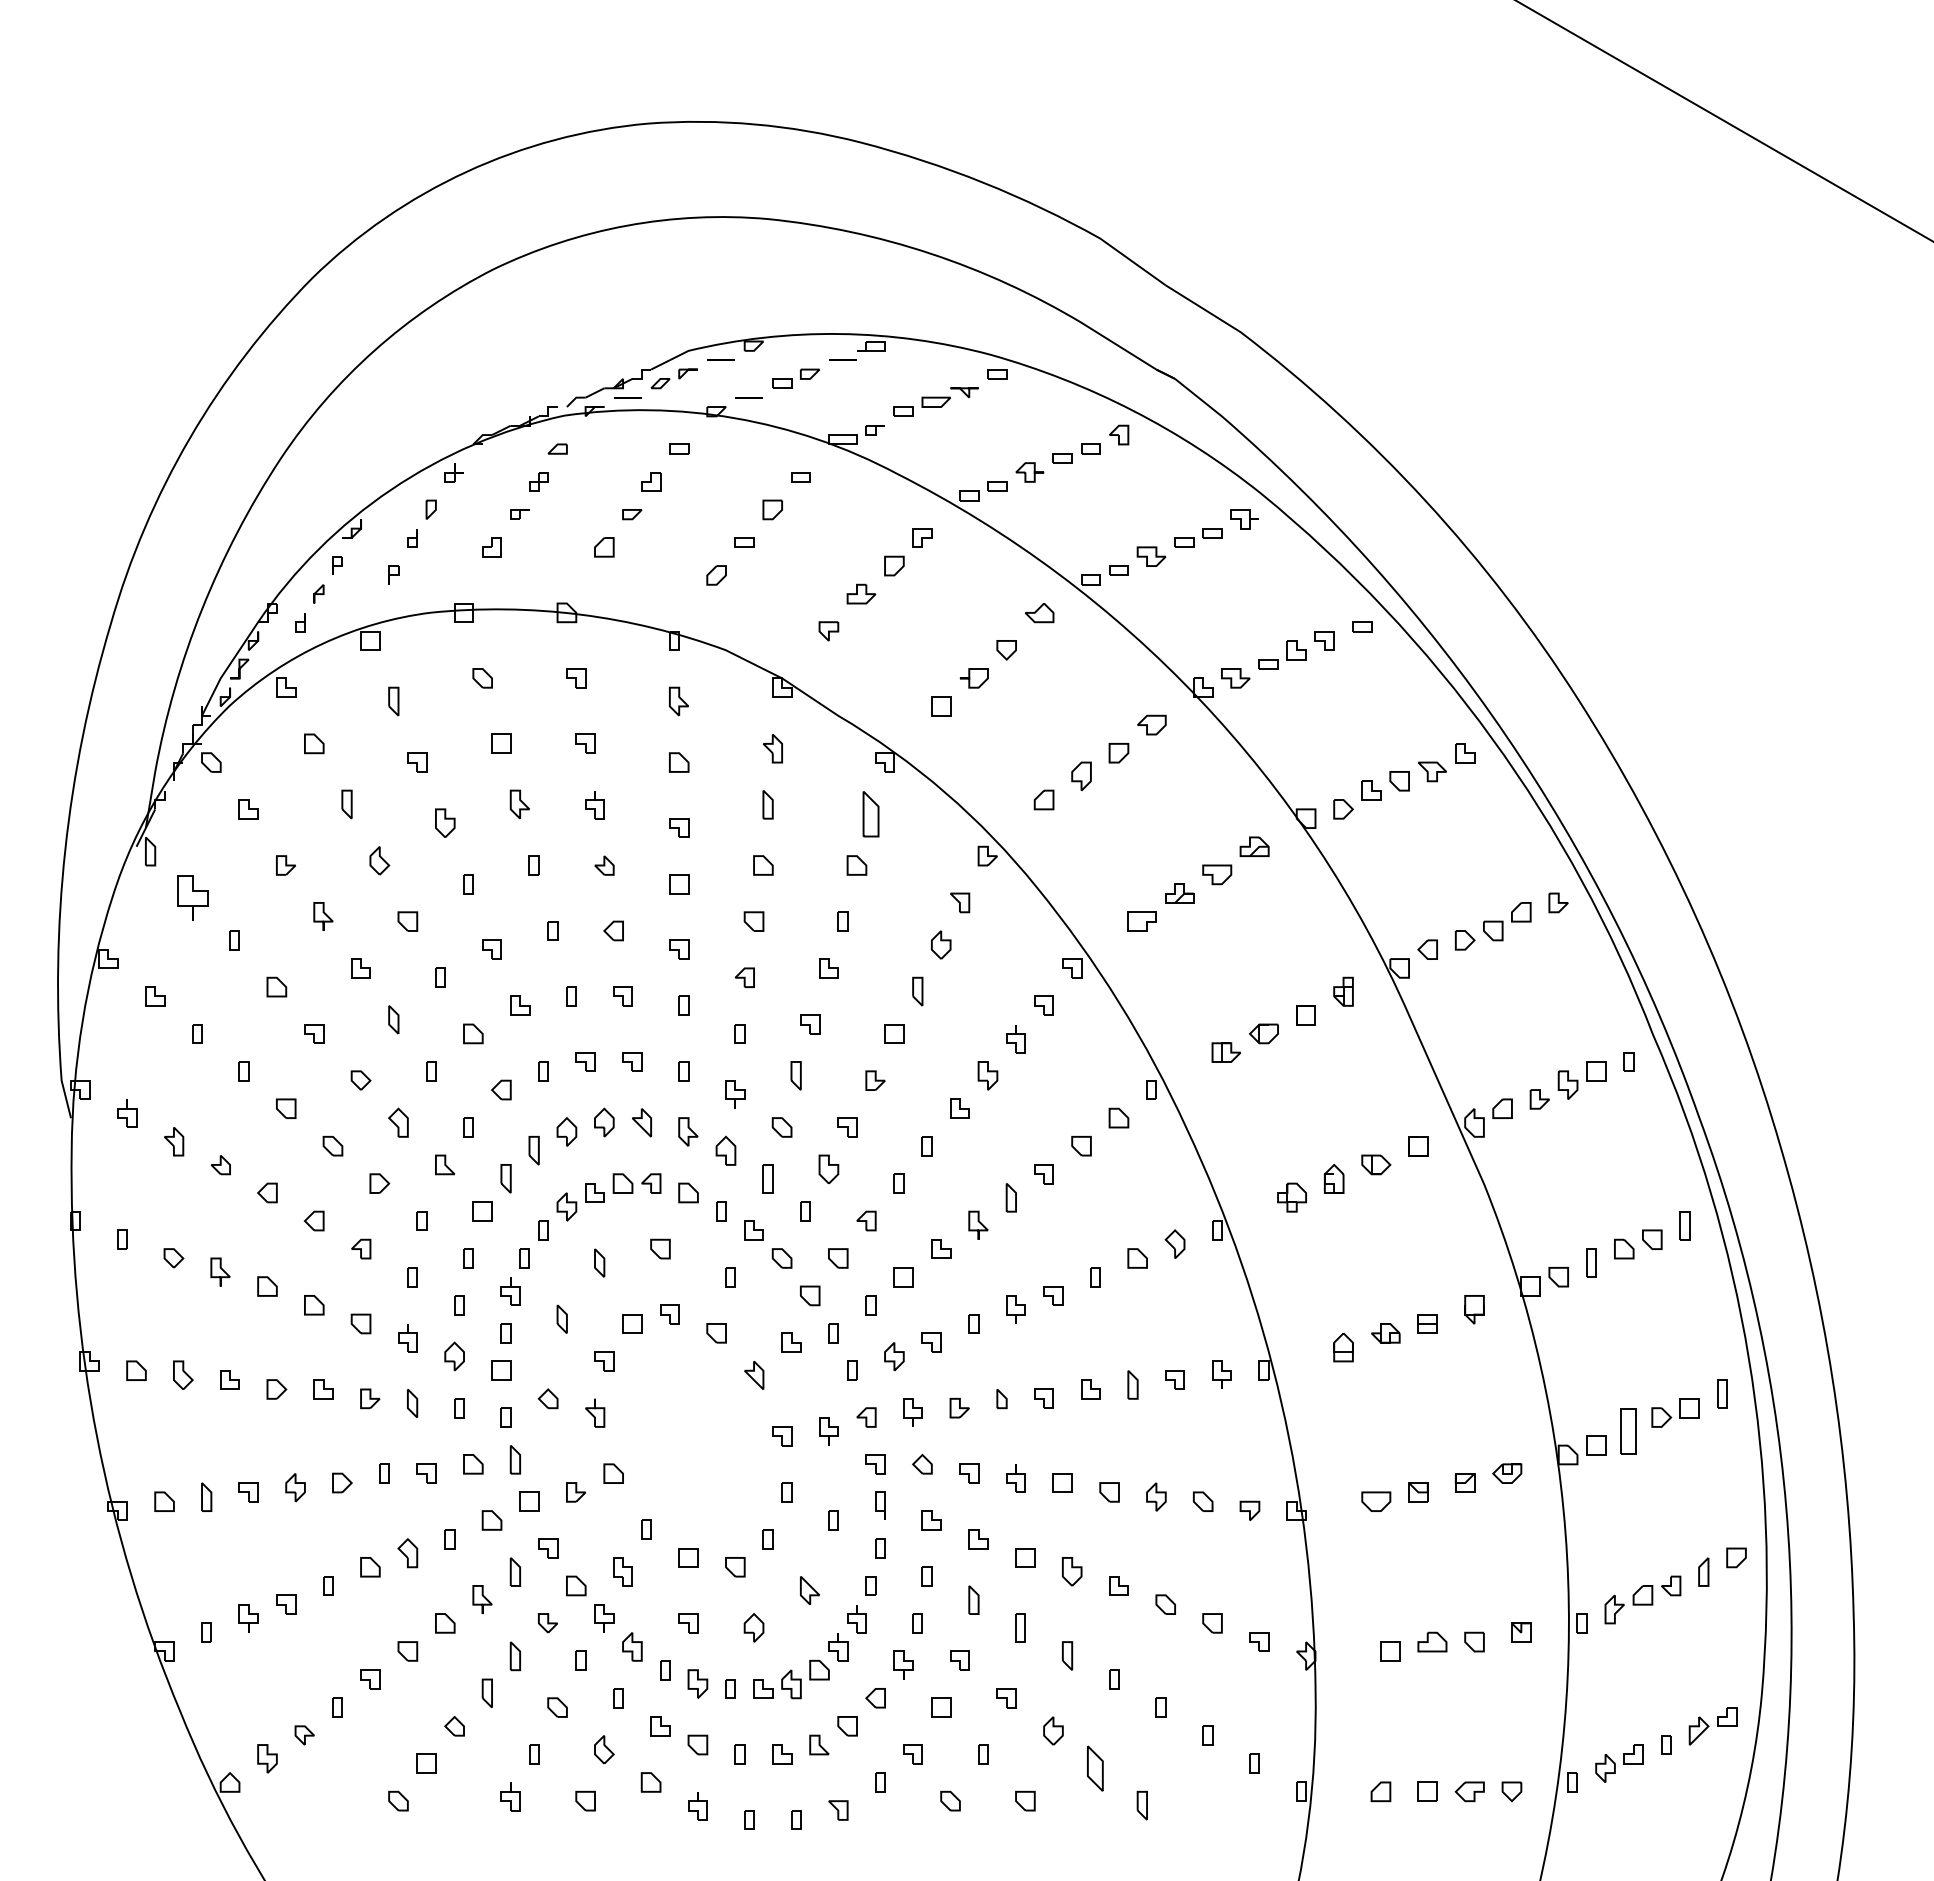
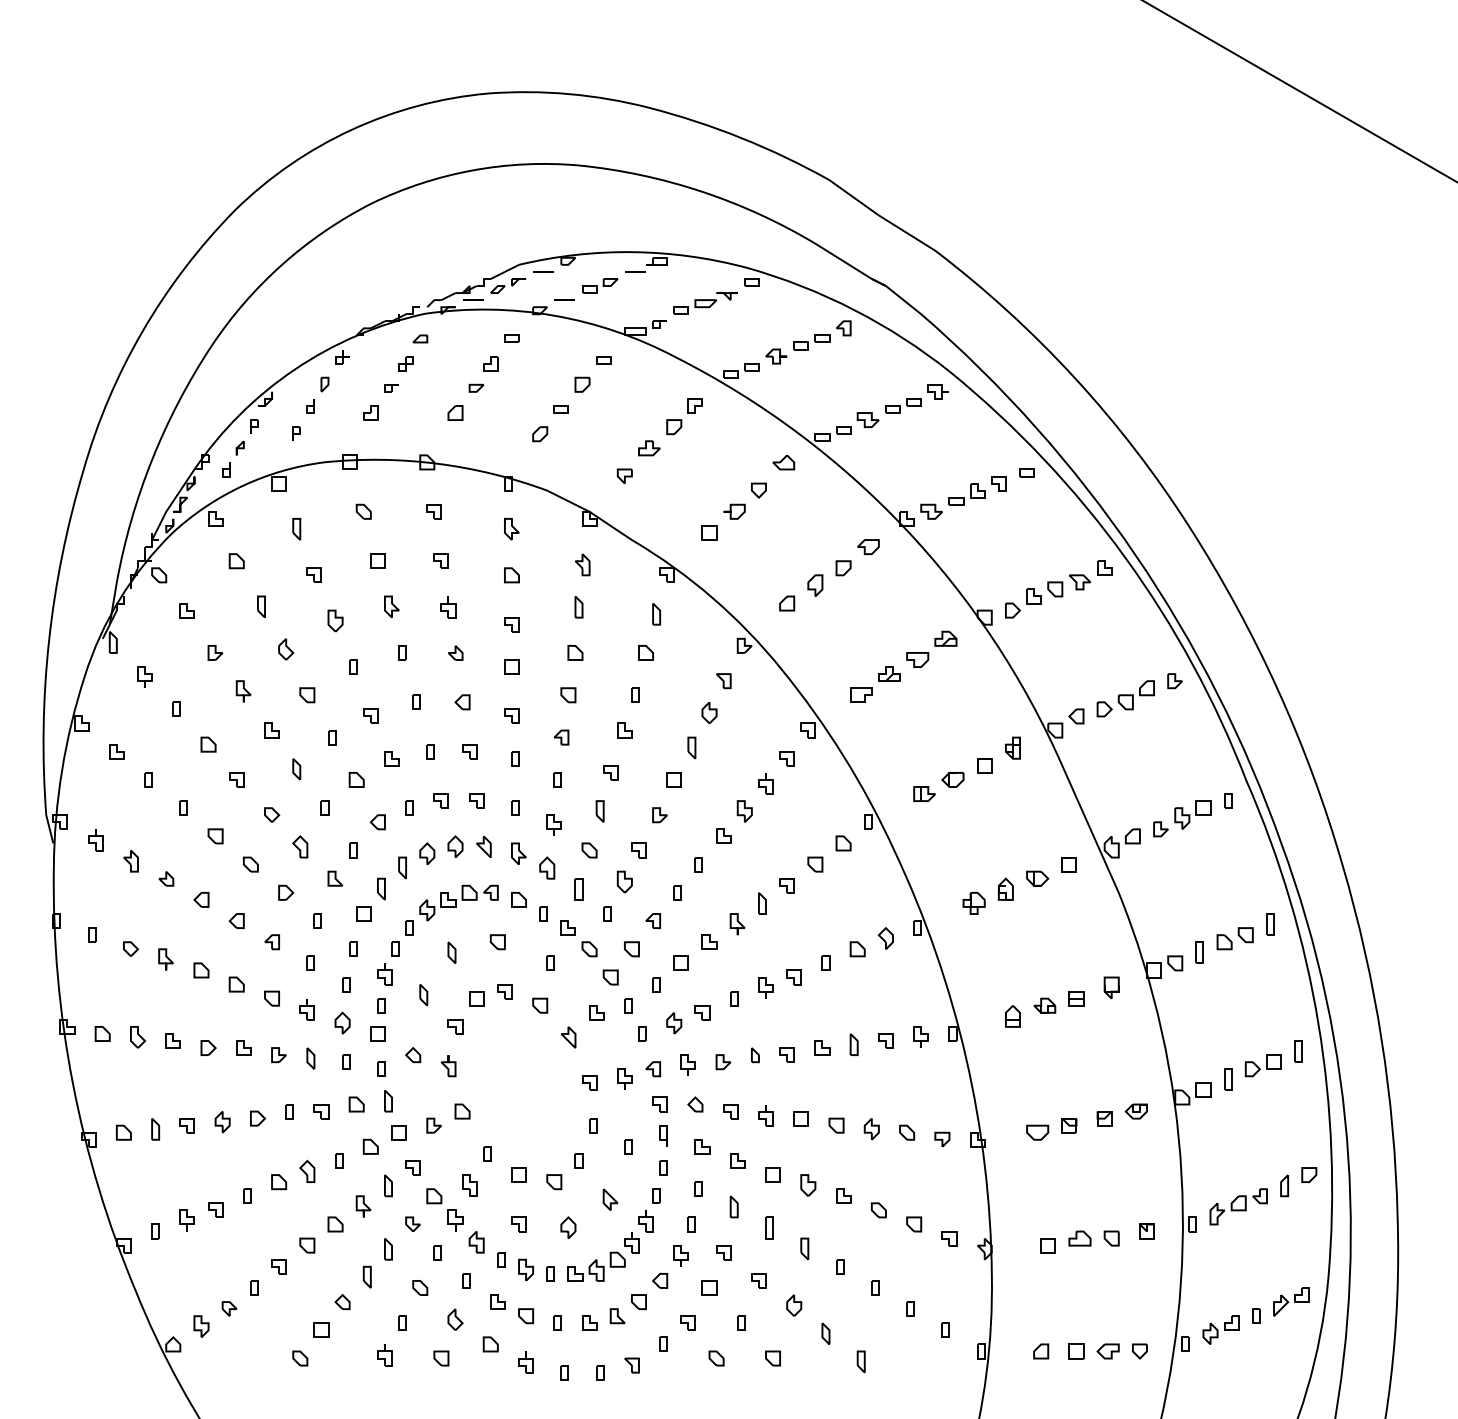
part: (870, 813) -> (656, 613), size x0.62
part: (192, 897) -> (144, 677), size x0.62
part: (1628, 1431) -> (1227, 1079), size x0.62
part: (1095, 1767) -> (825, 1333), size x0.62

